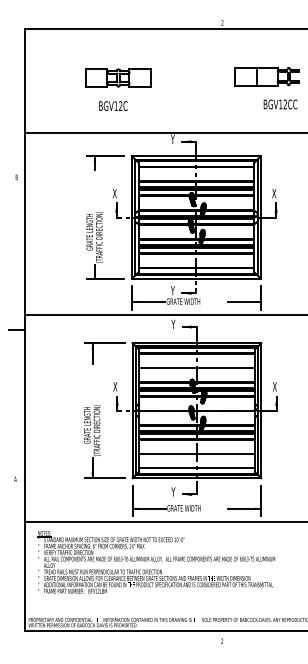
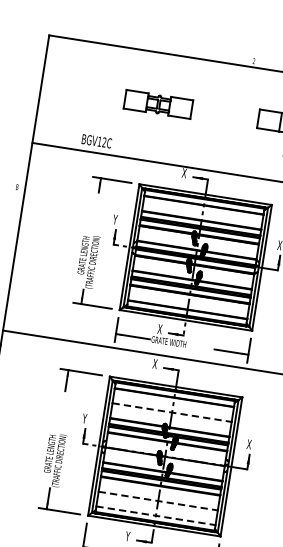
part: (118, 77) -> (158, 103), moved
text: (113, 105) -> (97, 140), moved
text: (173, 139) -> (184, 173), Y -> X
text: (114, 193) -> (115, 219), X -> Y
text: (172, 290) -> (159, 328), Y -> X
text: (173, 324) -> (154, 363), Y -> X
line: (196, 368) -> (171, 412), solid -> dashed
text: (115, 386) -> (85, 418), X -> Y
line: (196, 453) -> (157, 500), solid -> dashed
line: (196, 468) -> (155, 515), solid -> dashed

